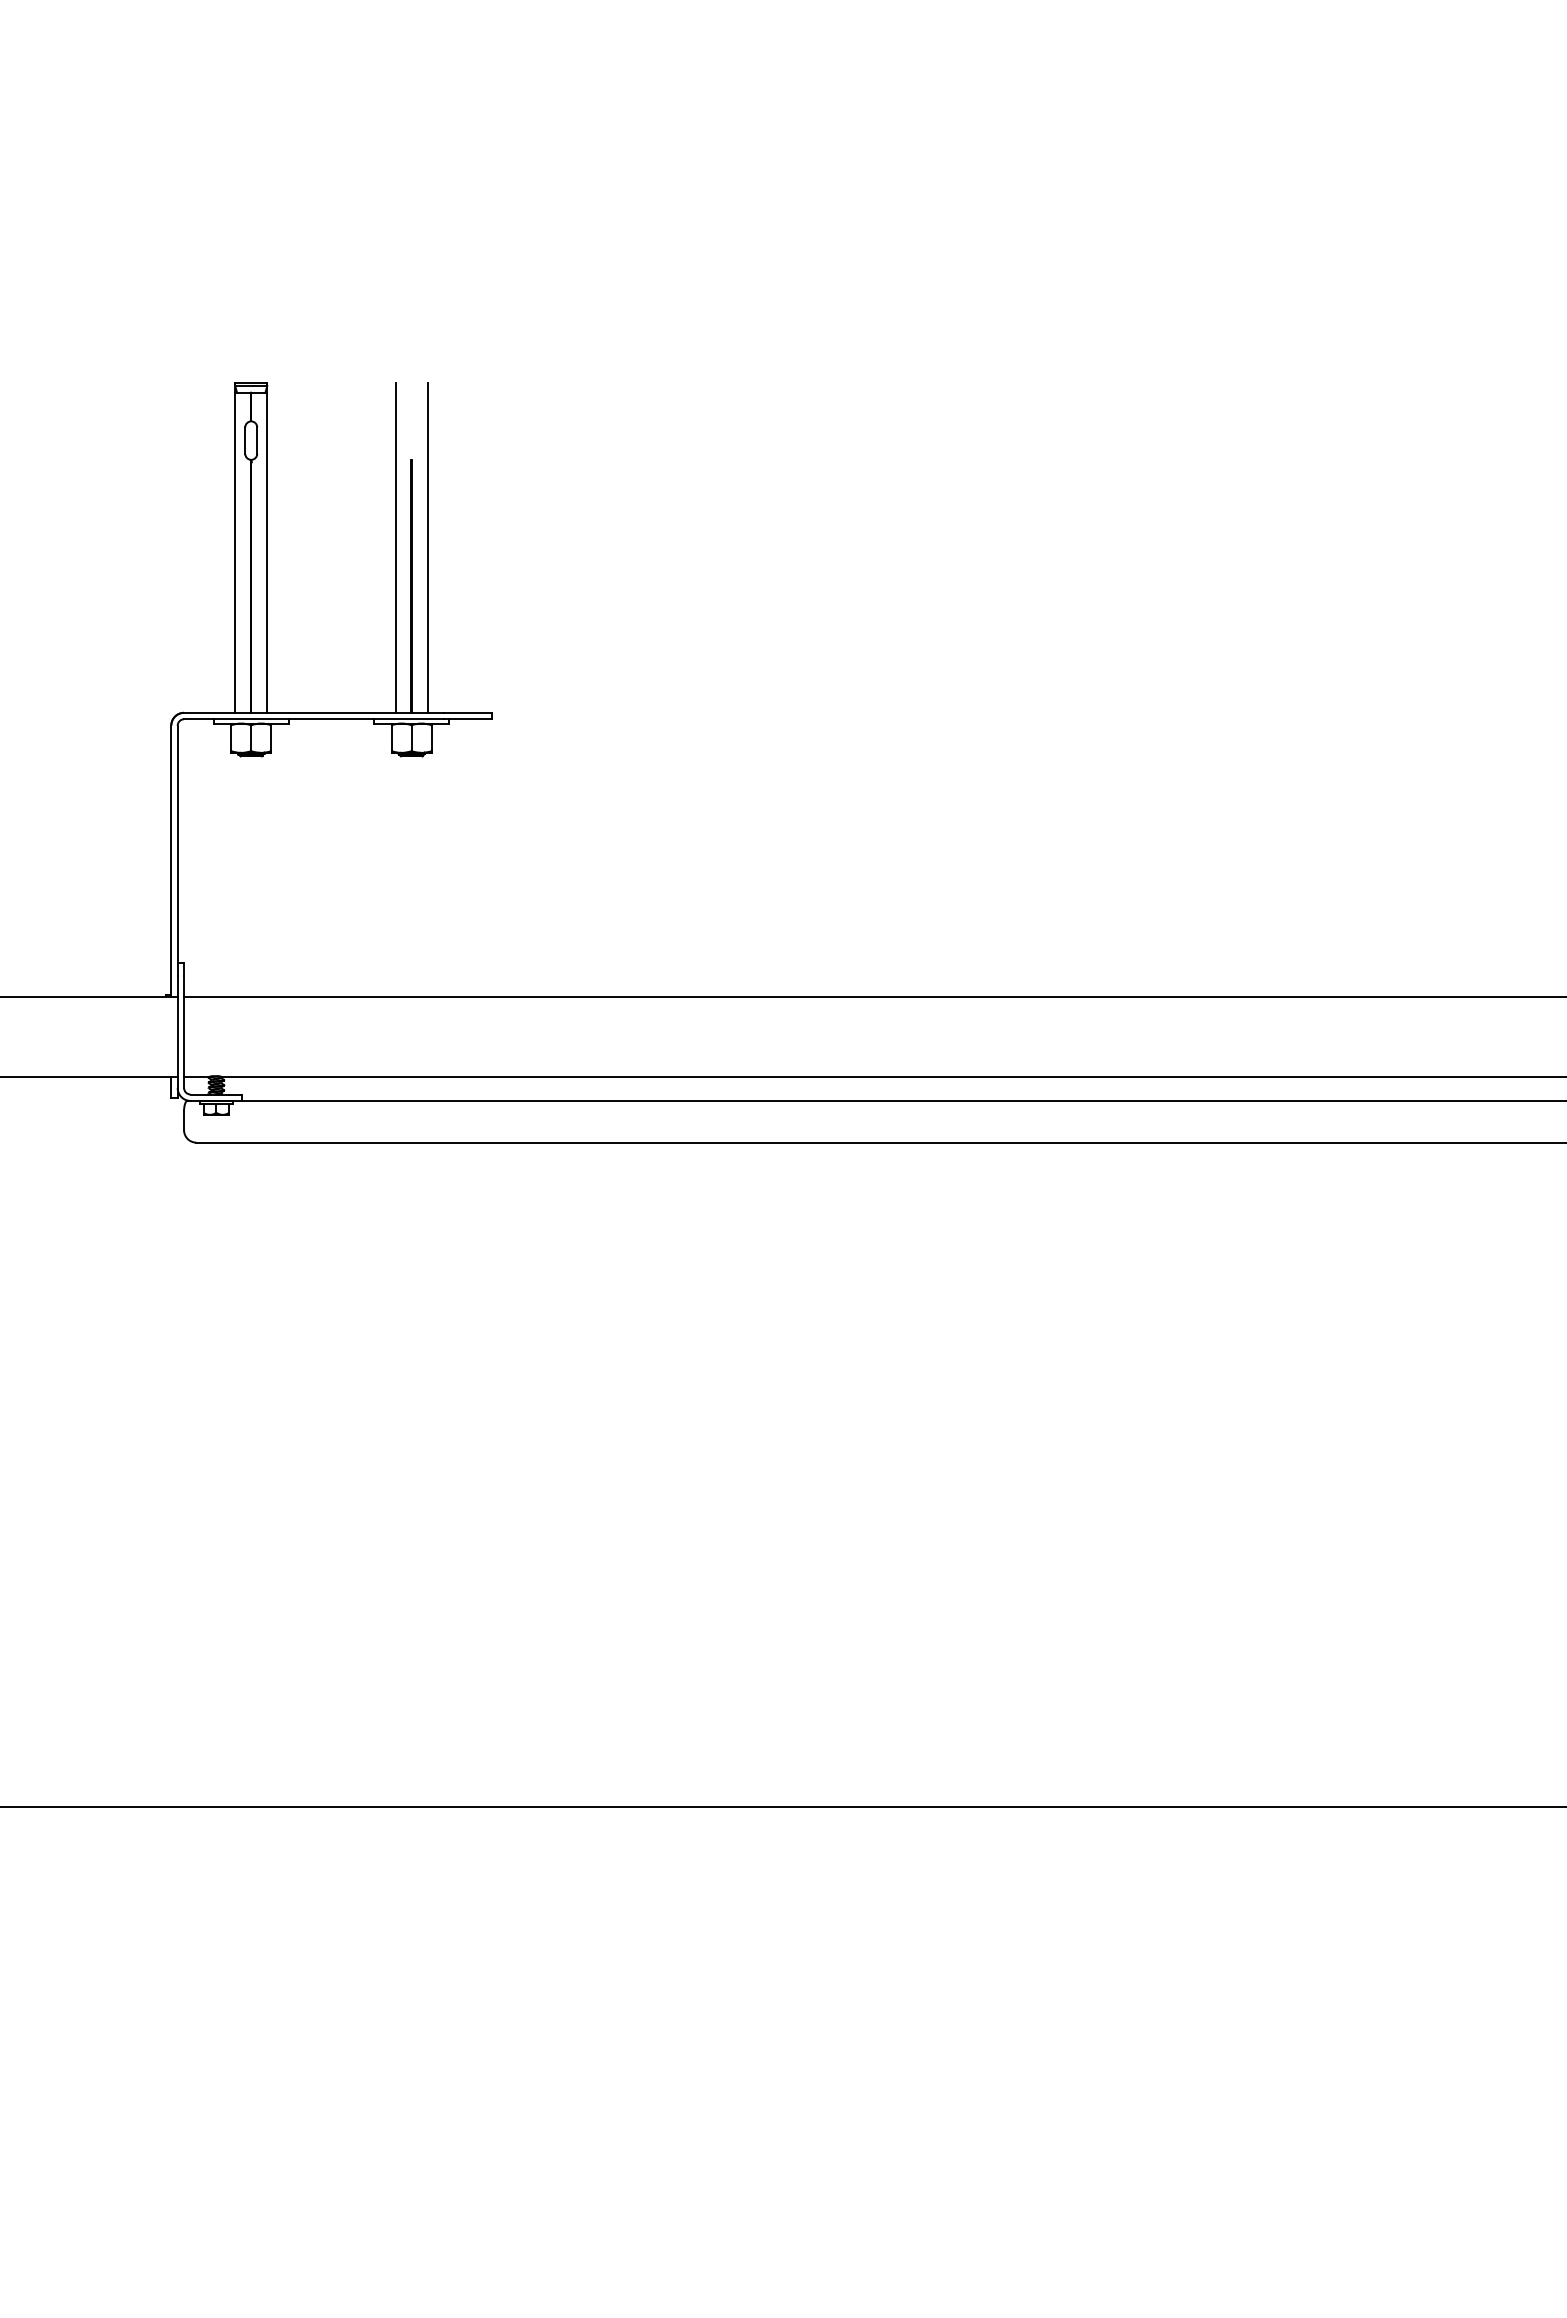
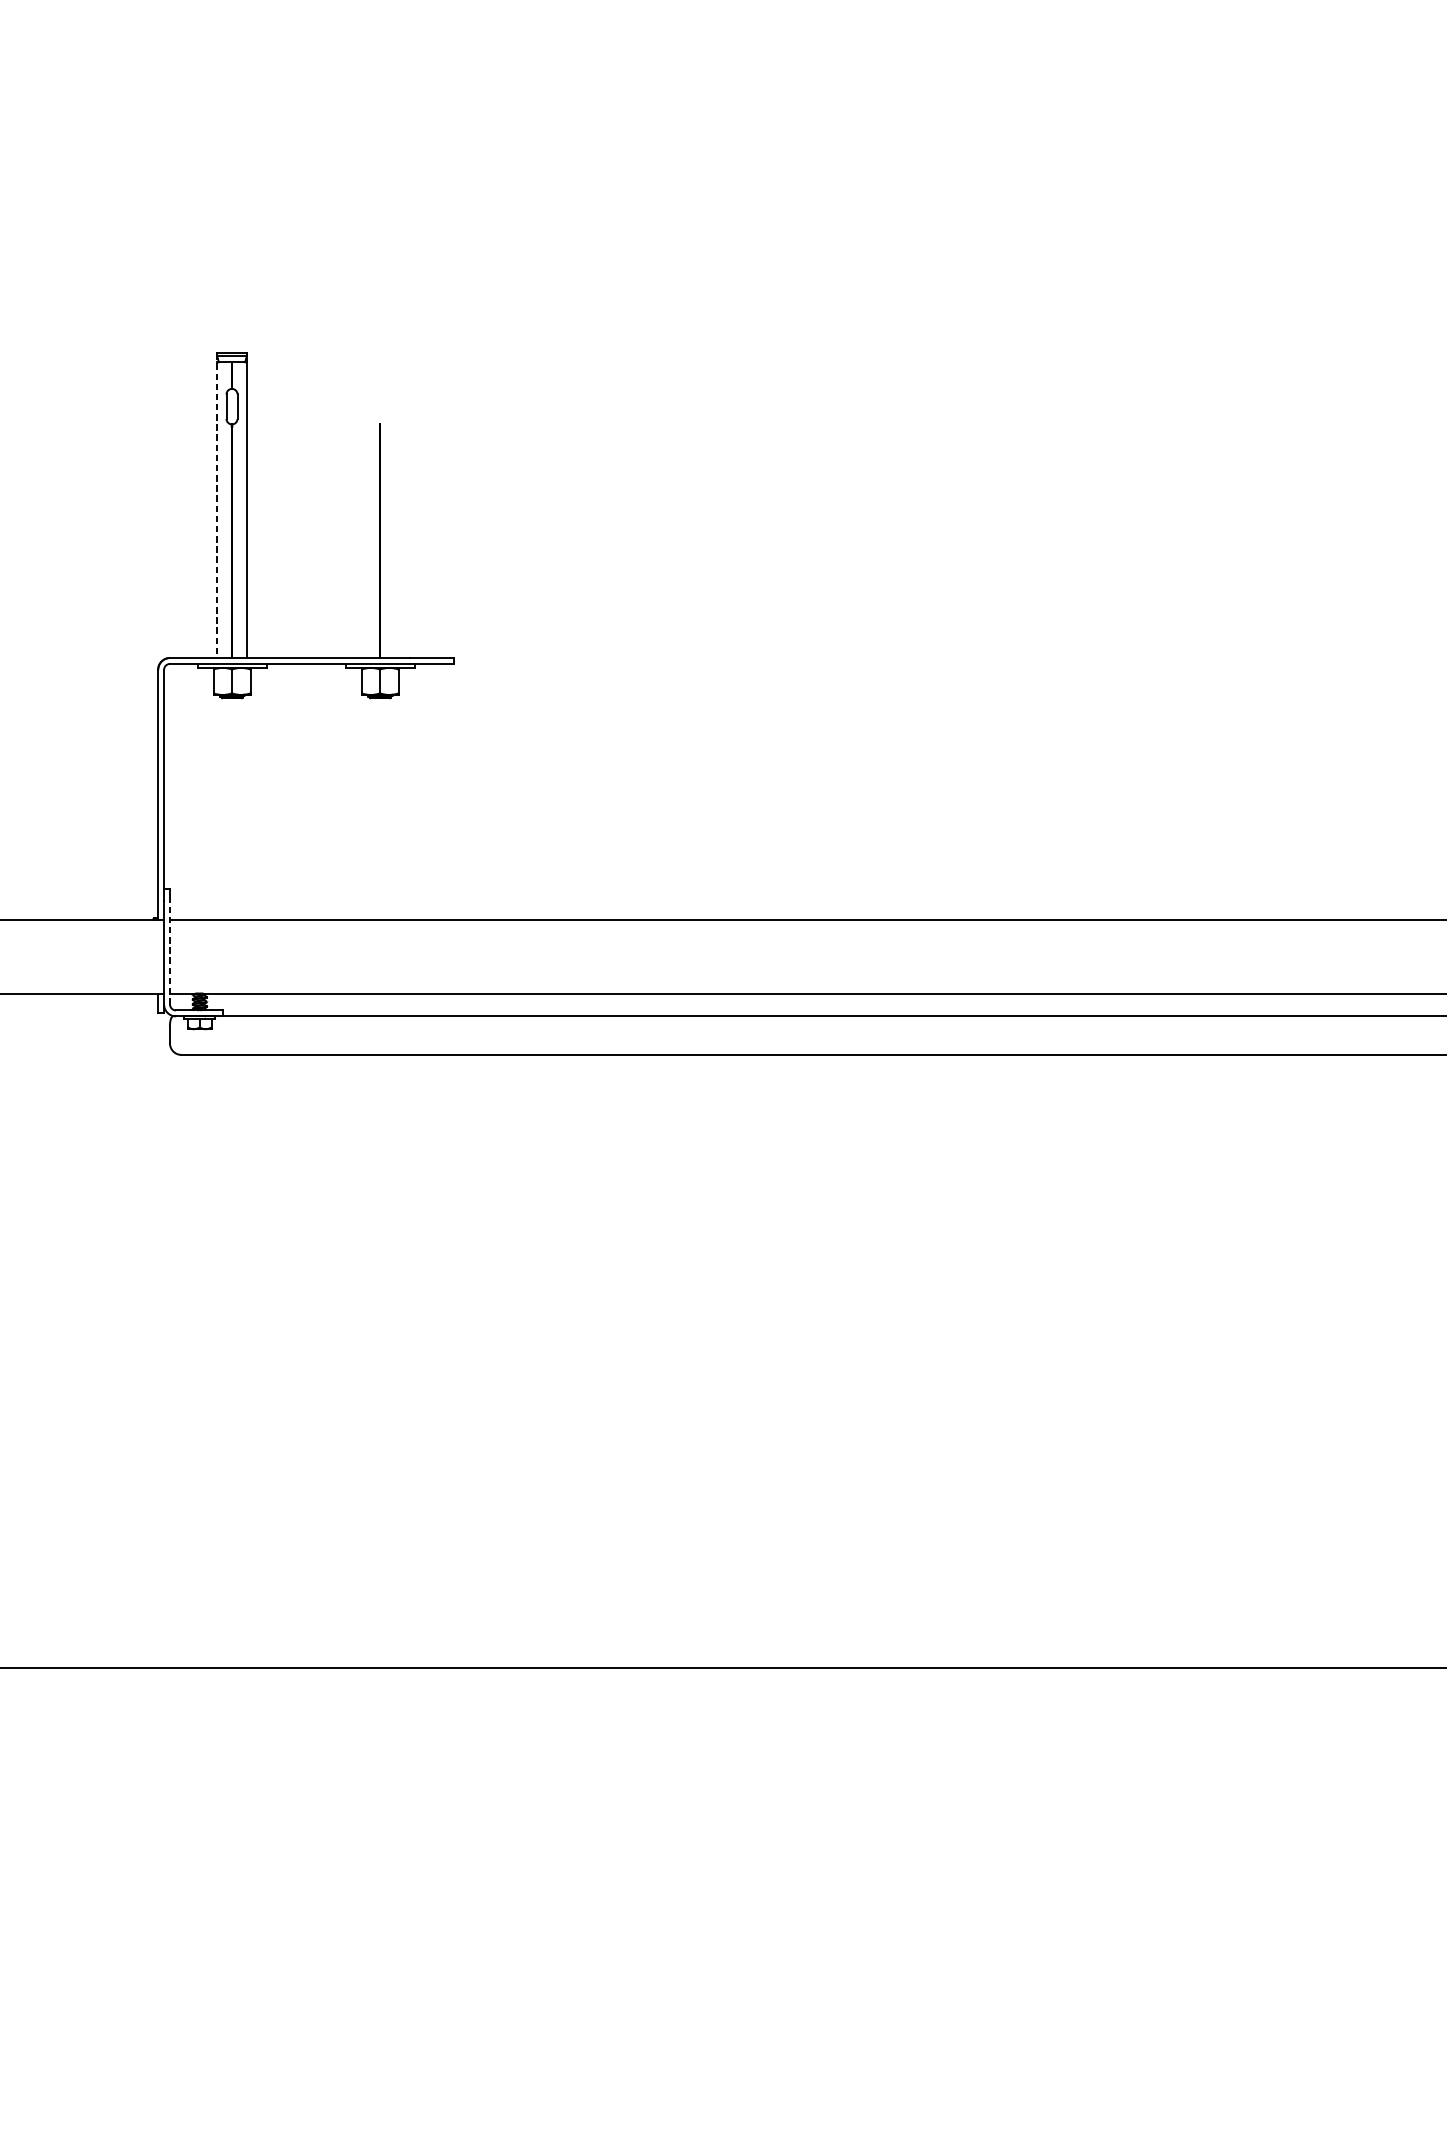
line: (395, 547) -> (365, 505), removed
line: (427, 547) -> (394, 505), removed
line: (235, 548) -> (217, 506), solid -> dashed
line: (184, 1031) -> (170, 952), solid -> dashed

